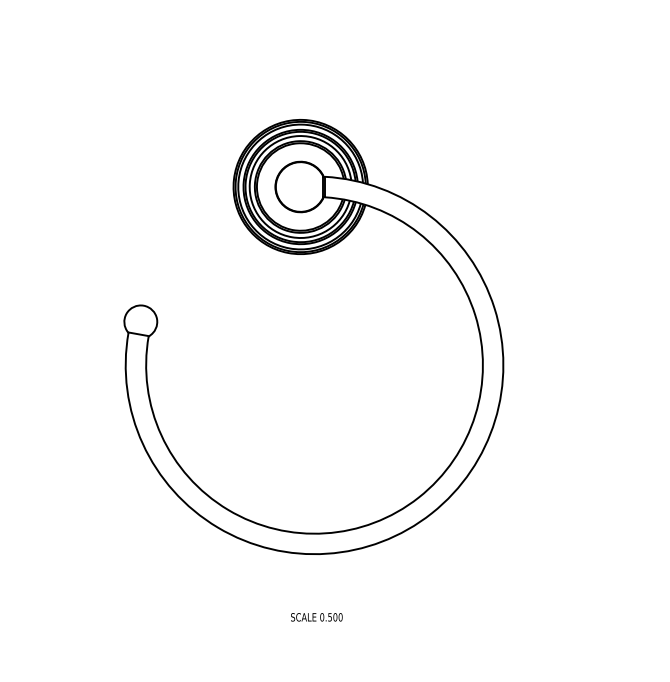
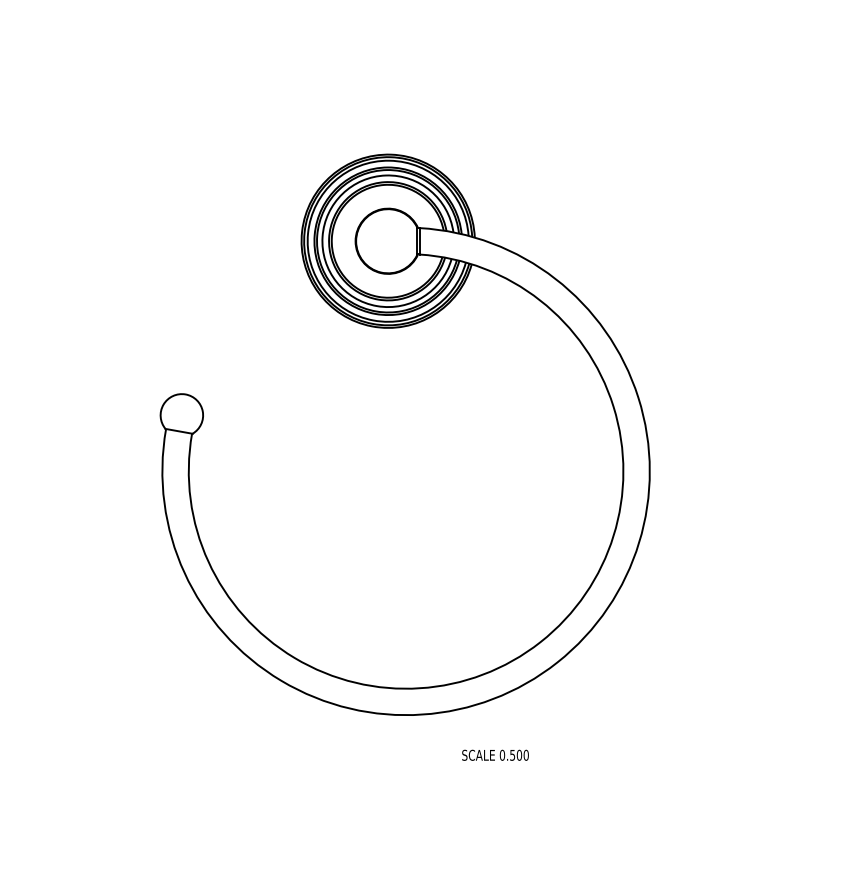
text: (316, 617) -> (495, 755), moved

